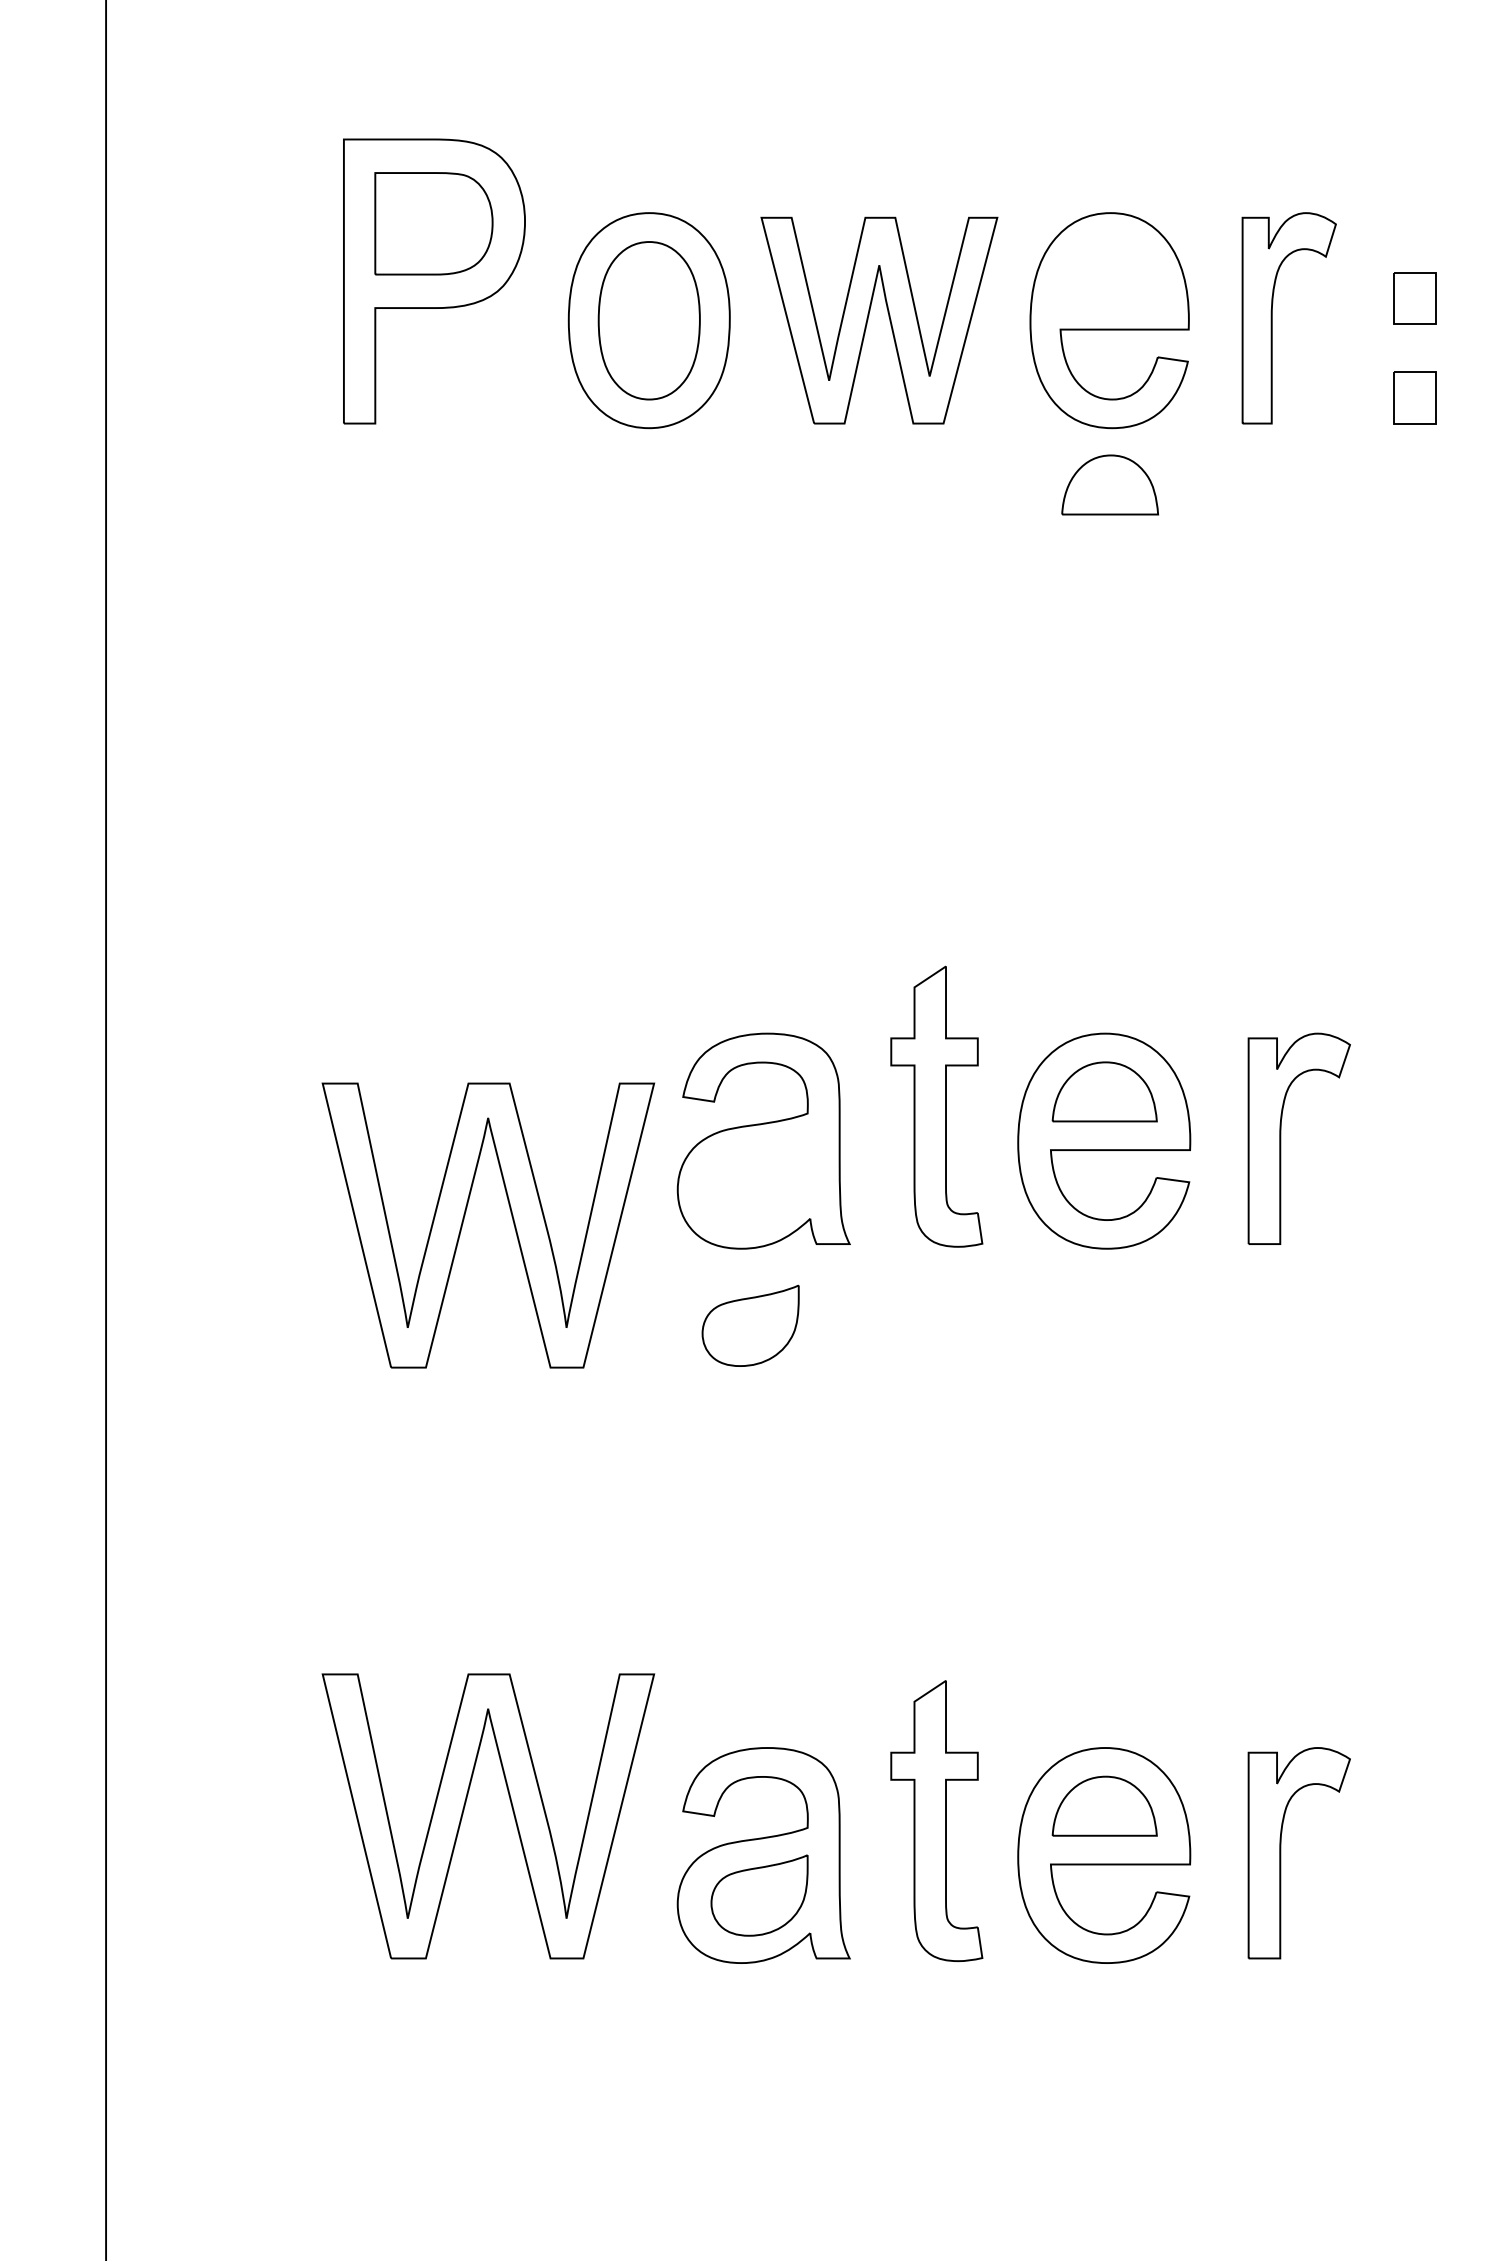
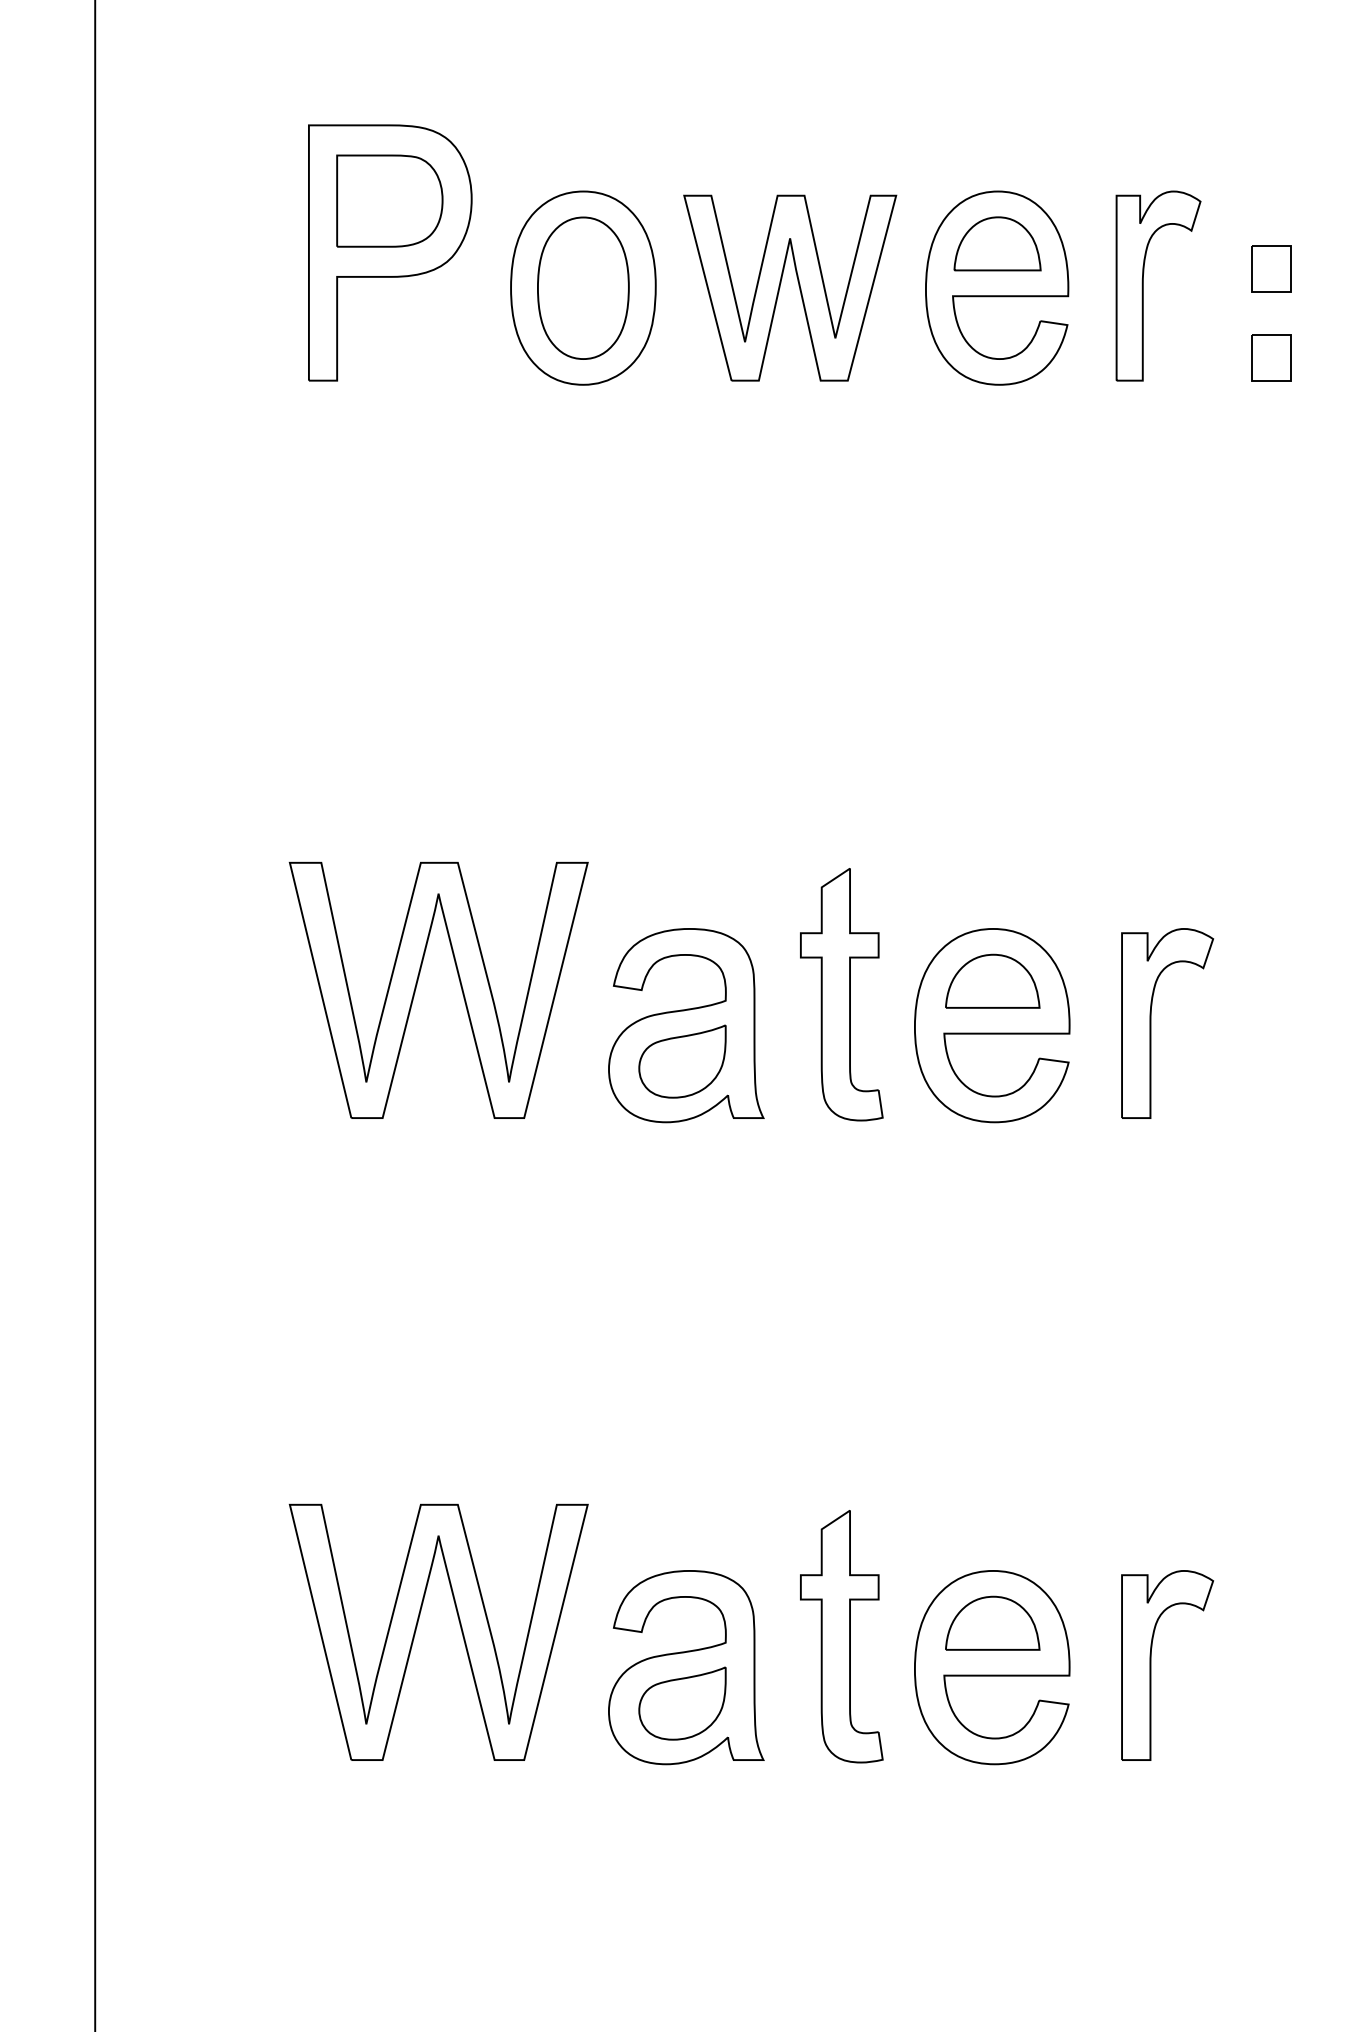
part: (1110, 484) -> (997, 243), moved
part: (464, 1220) -> (417, 985), moved
part: (750, 1325) -> (682, 1061), moved

